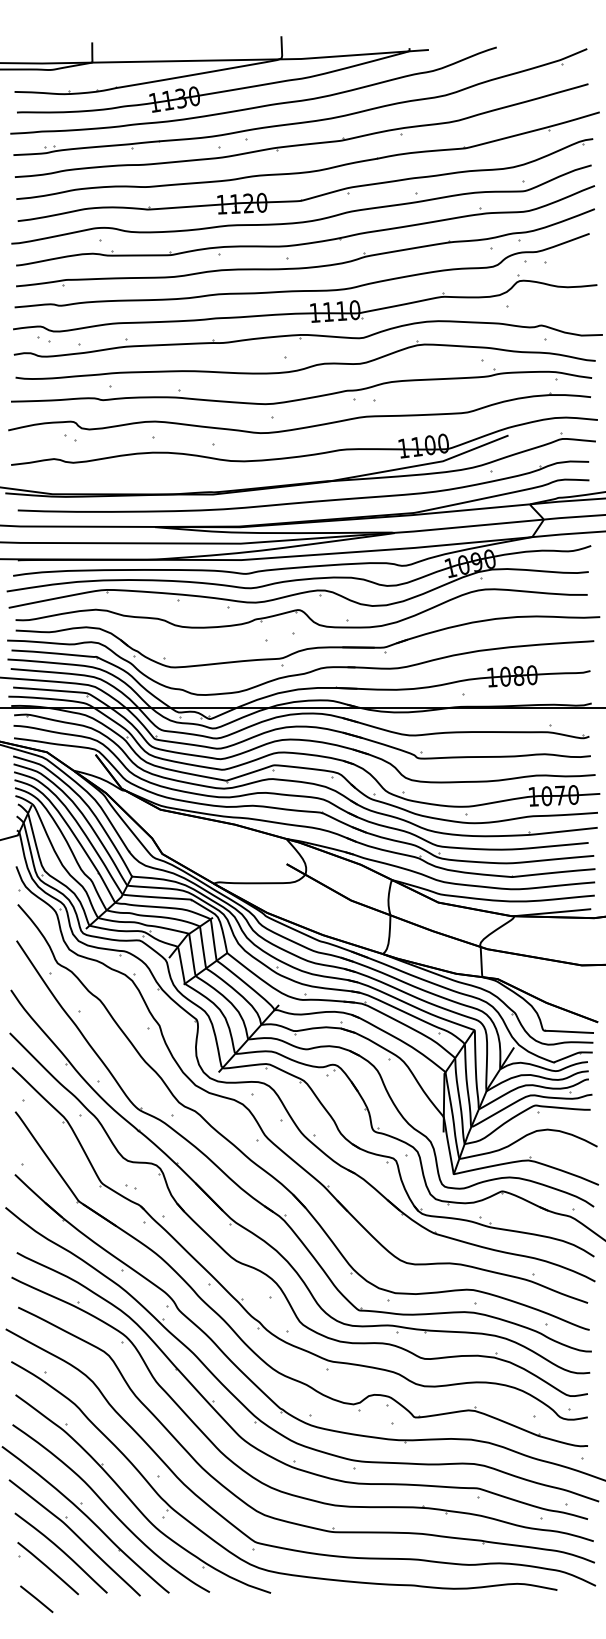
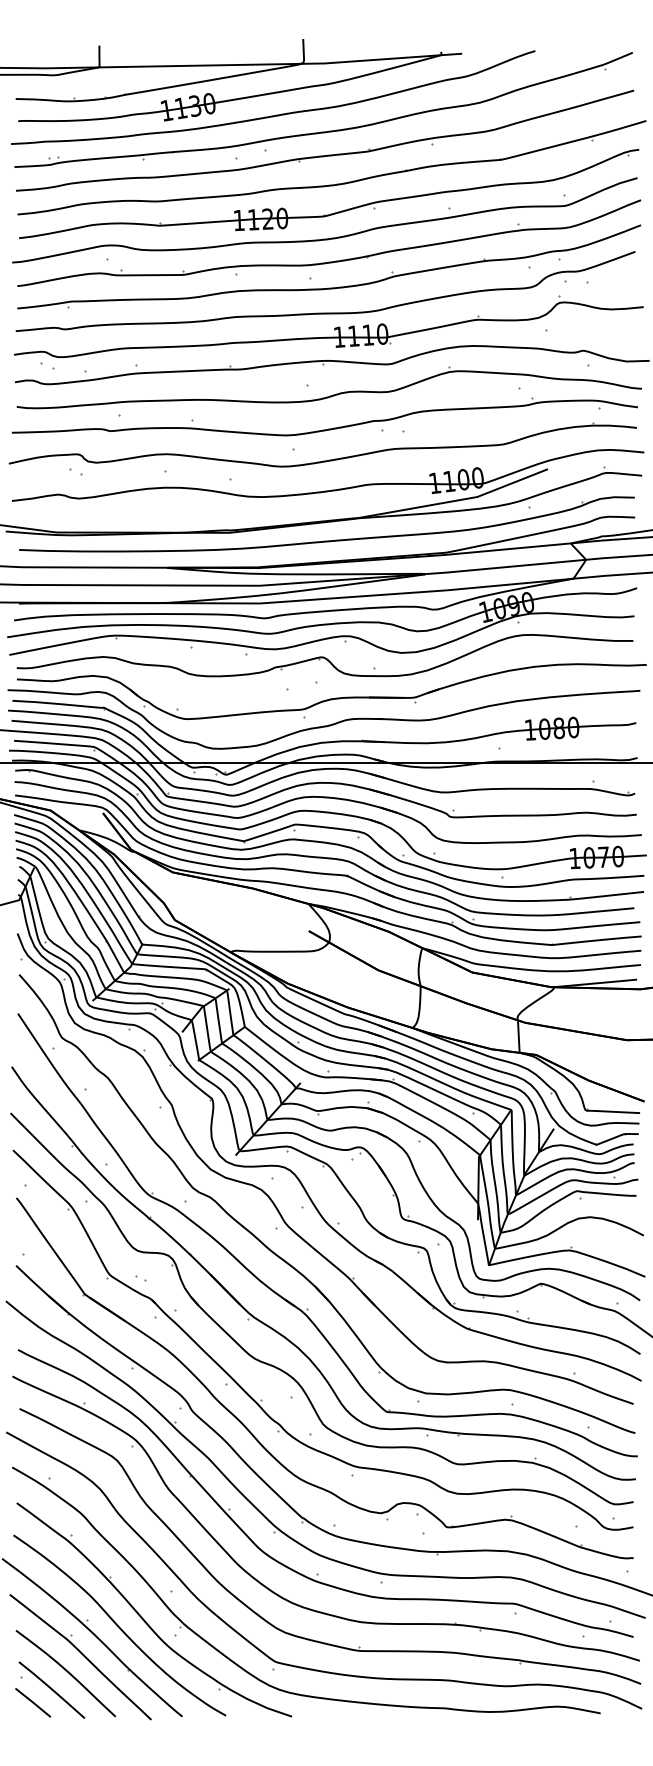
line: (36, 1599) -> (32, 1703), moved

